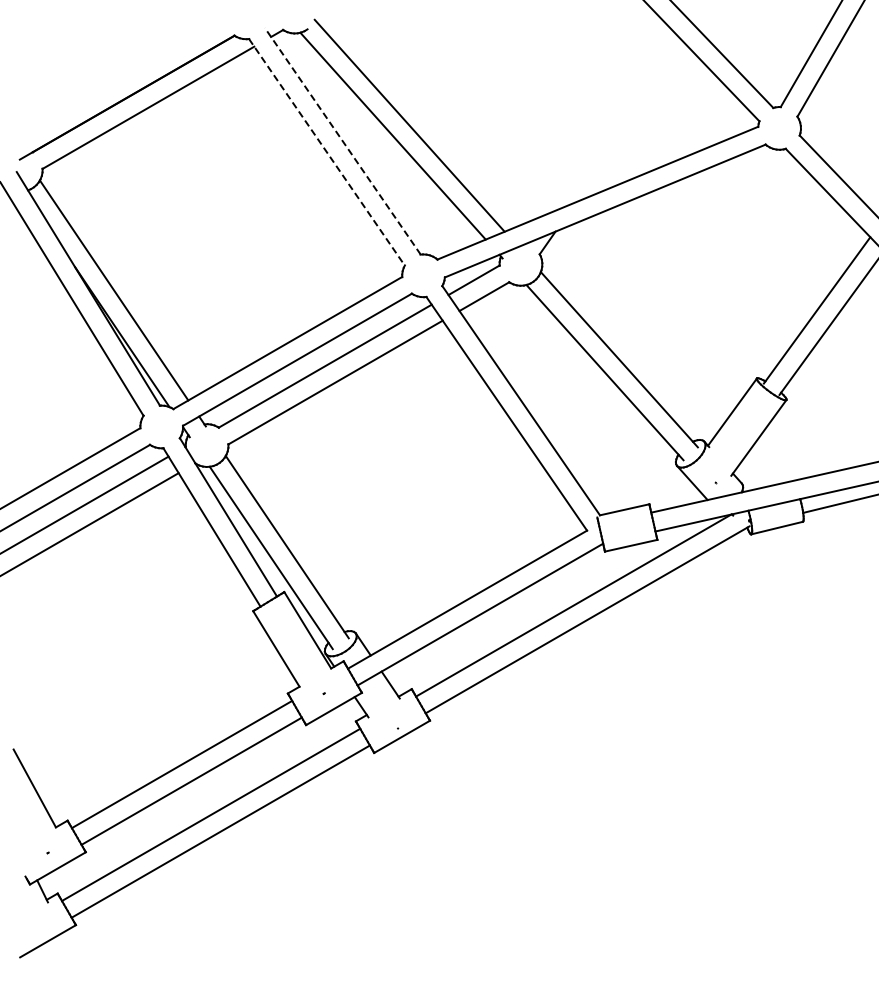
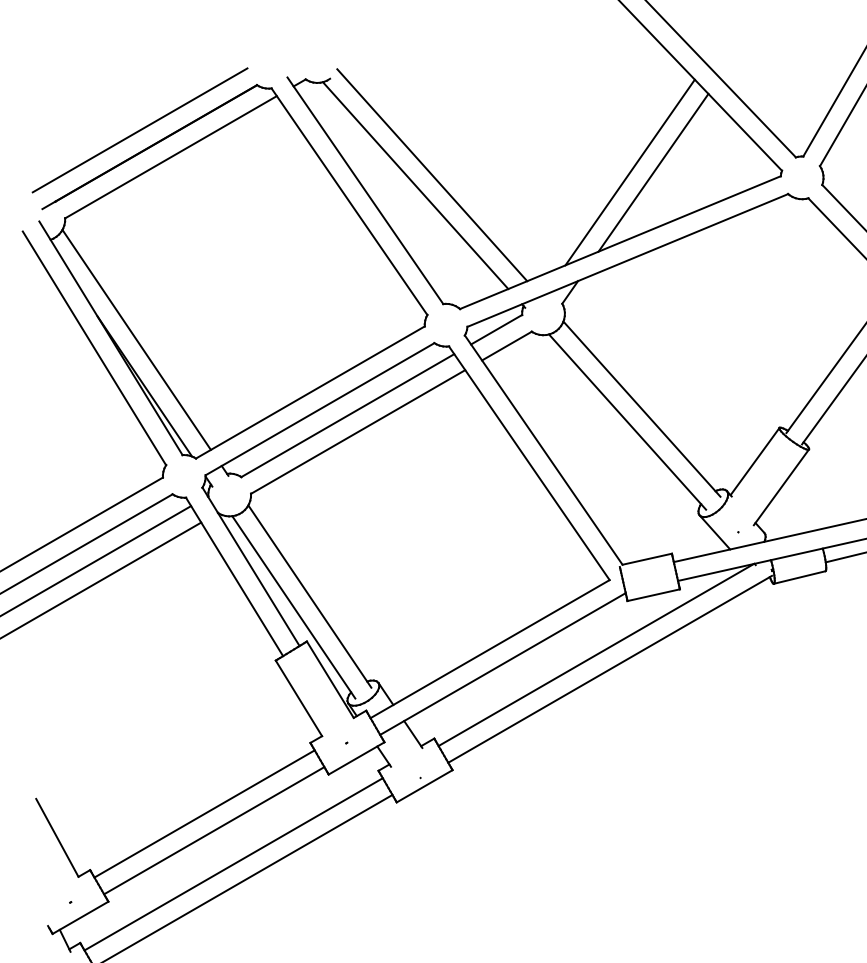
line: (117, 80) -> (140, 129), added
line: (607, 122) -> (630, 171), added
line: (630, 123) -> (653, 172), added
line: (342, 141) -> (365, 190), dashed -> solid
line: (326, 152) -> (349, 201), dashed -> solid

